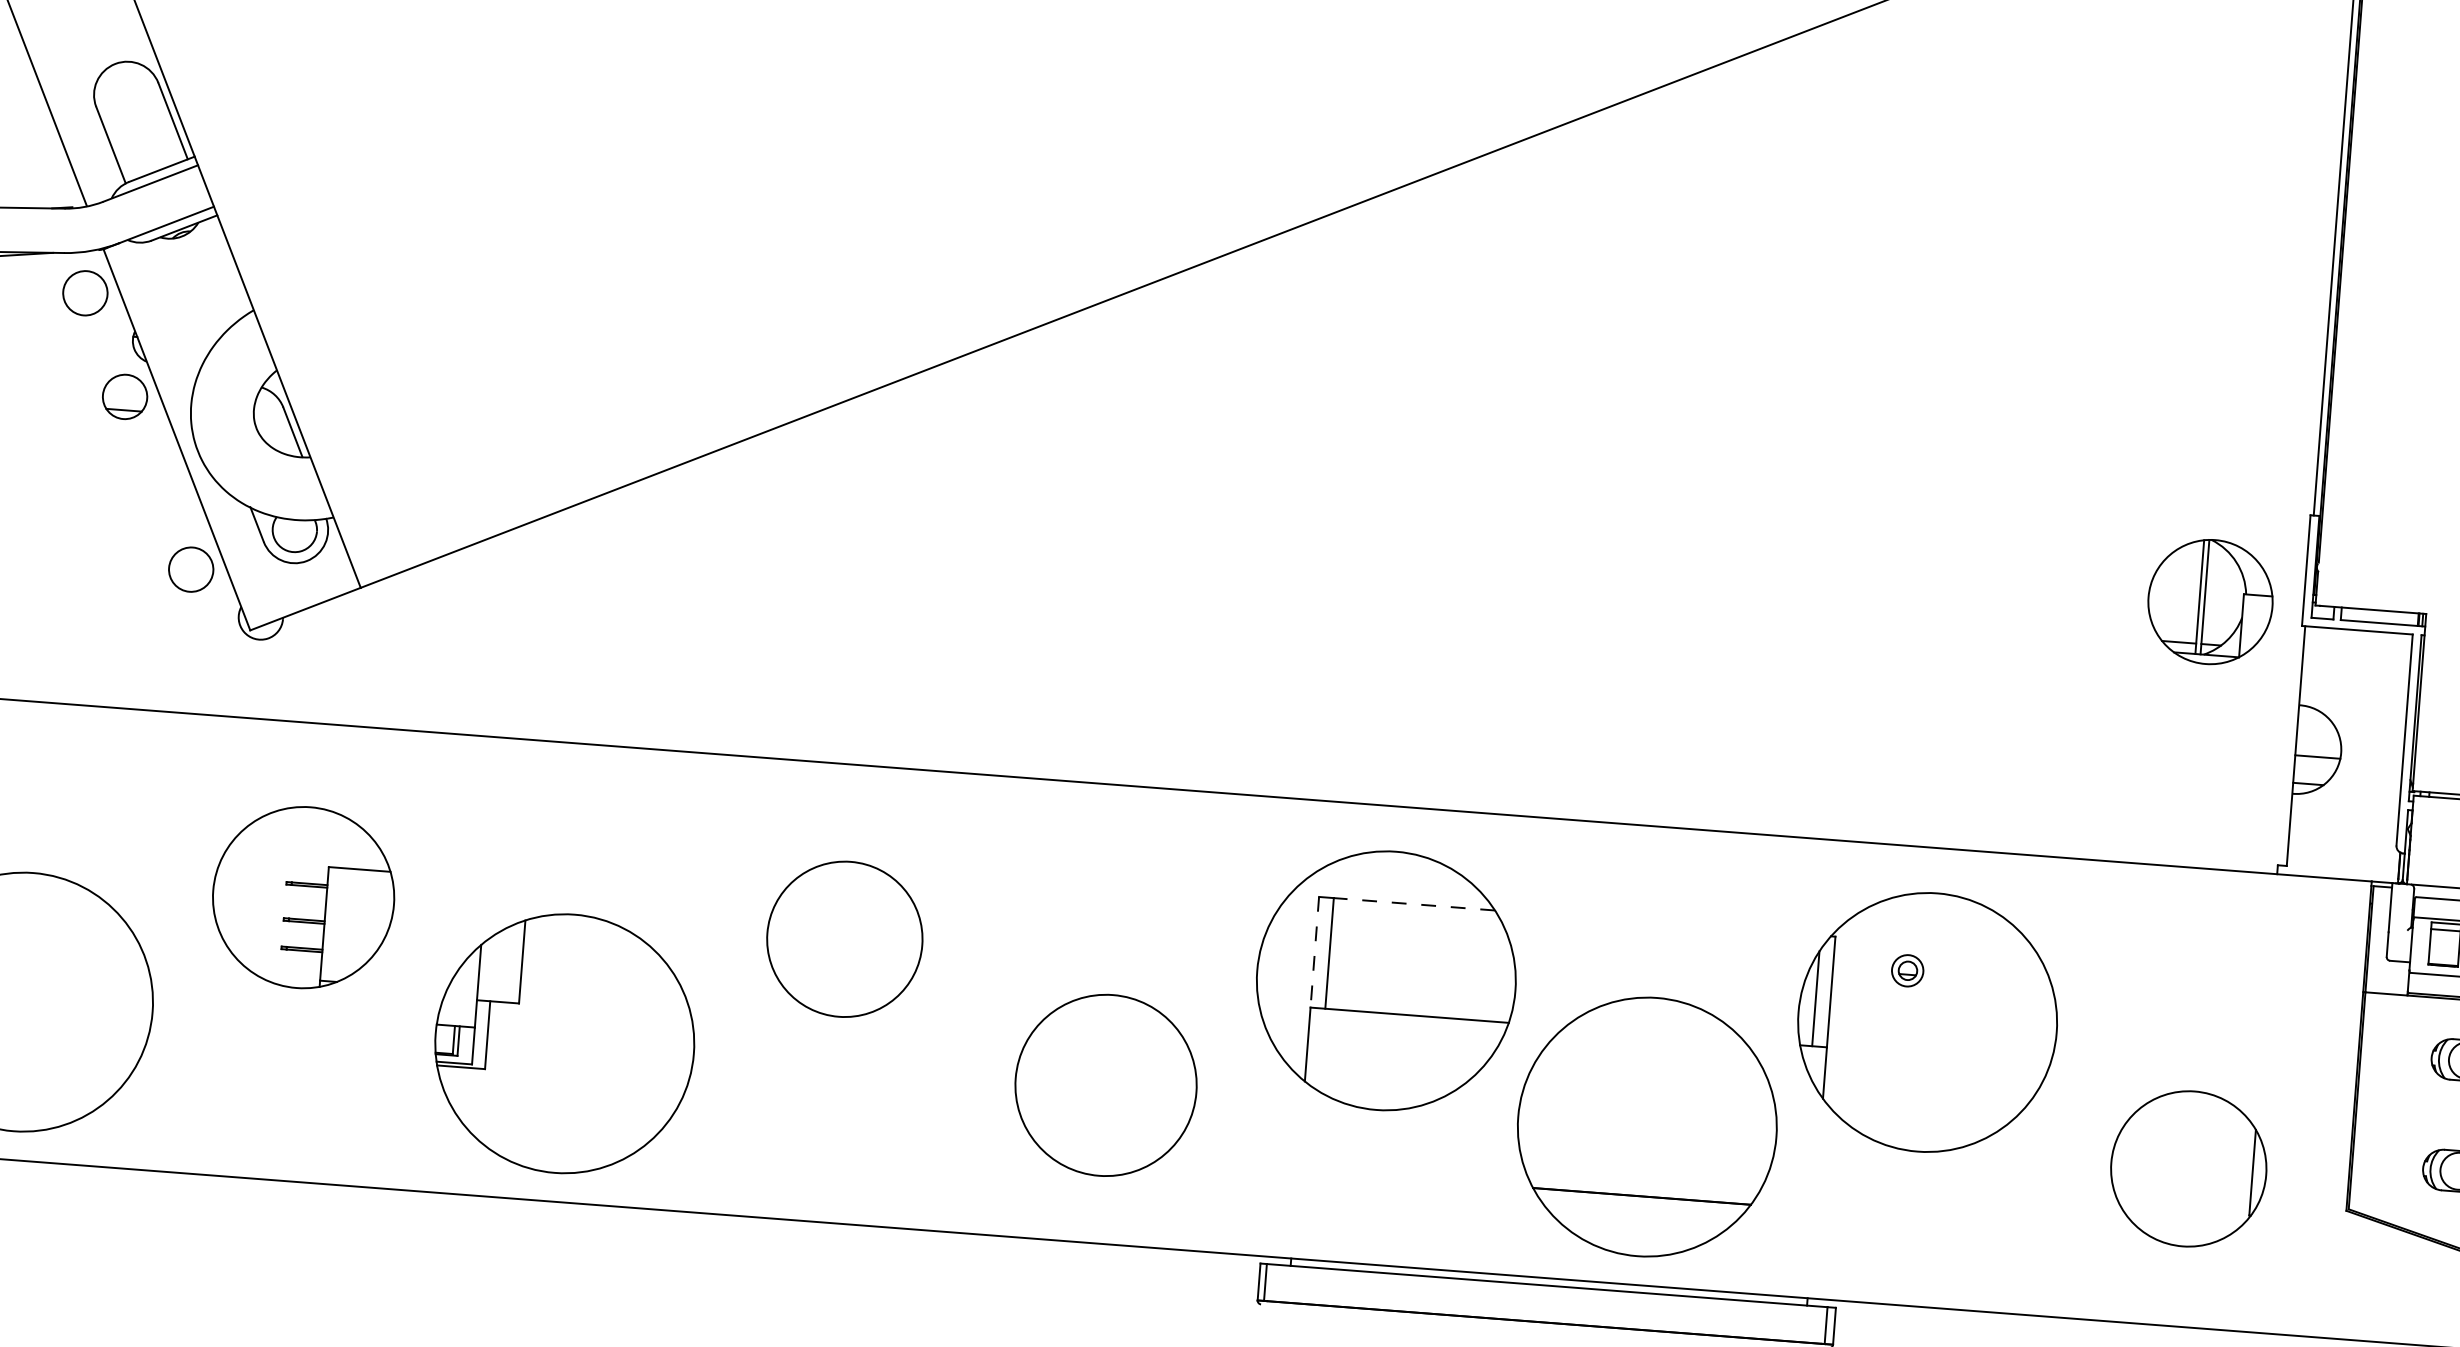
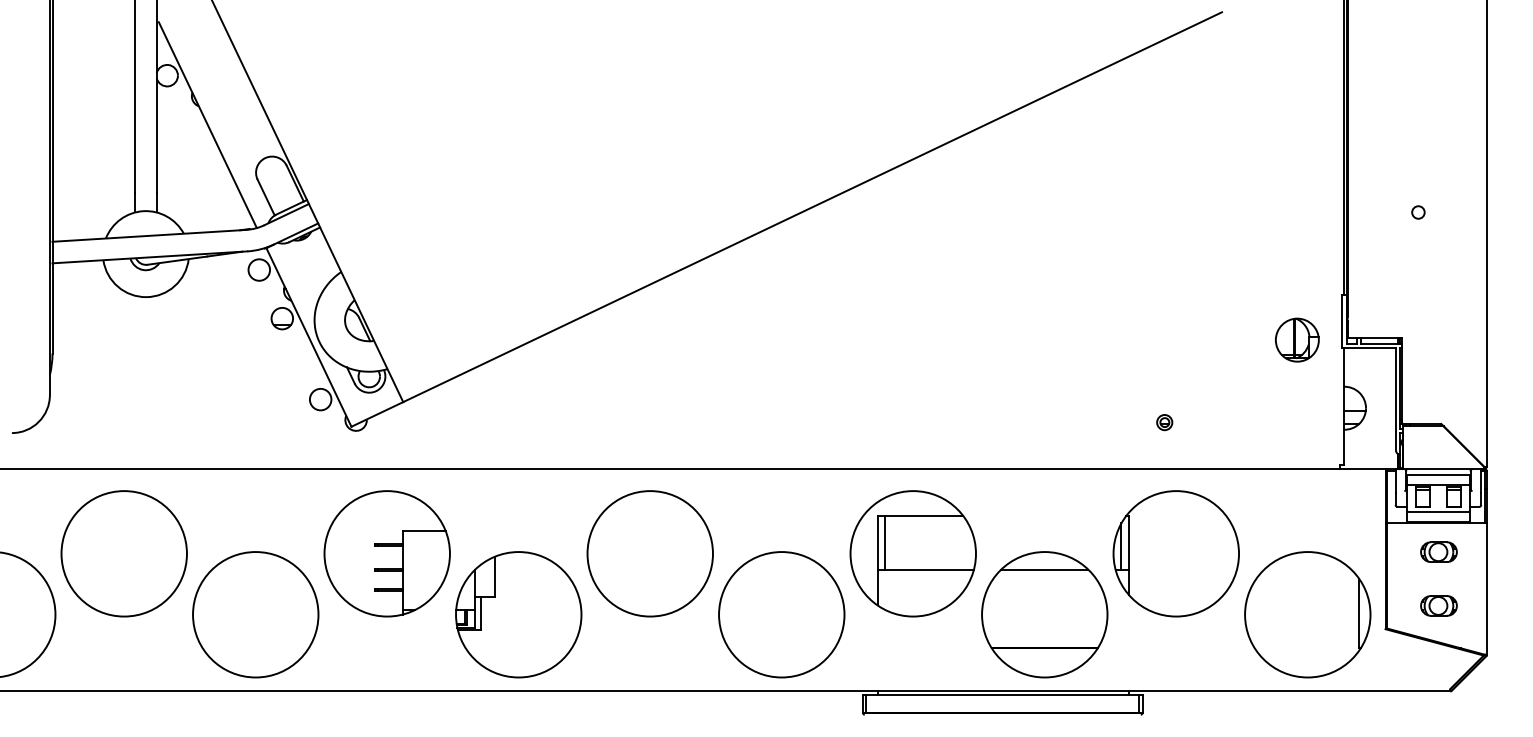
part: (2211, 600) -> (1297, 339), size x0.71
part: (302, 896) -> (386, 553), size x1.43
line: (1413, 903) -> (923, 515), dashed -> solid
circle: (843, 938) -> (649, 553), size x1.67
line: (1314, 951) -> (877, 542), dashed -> solid
part: (1907, 970) -> (1164, 422), moved
line: (1653, 1033) -> (1044, 569), added
circle: (1105, 1084) -> (781, 614), size x1.43
part: (2188, 1168) -> (1307, 614), size x1.67

